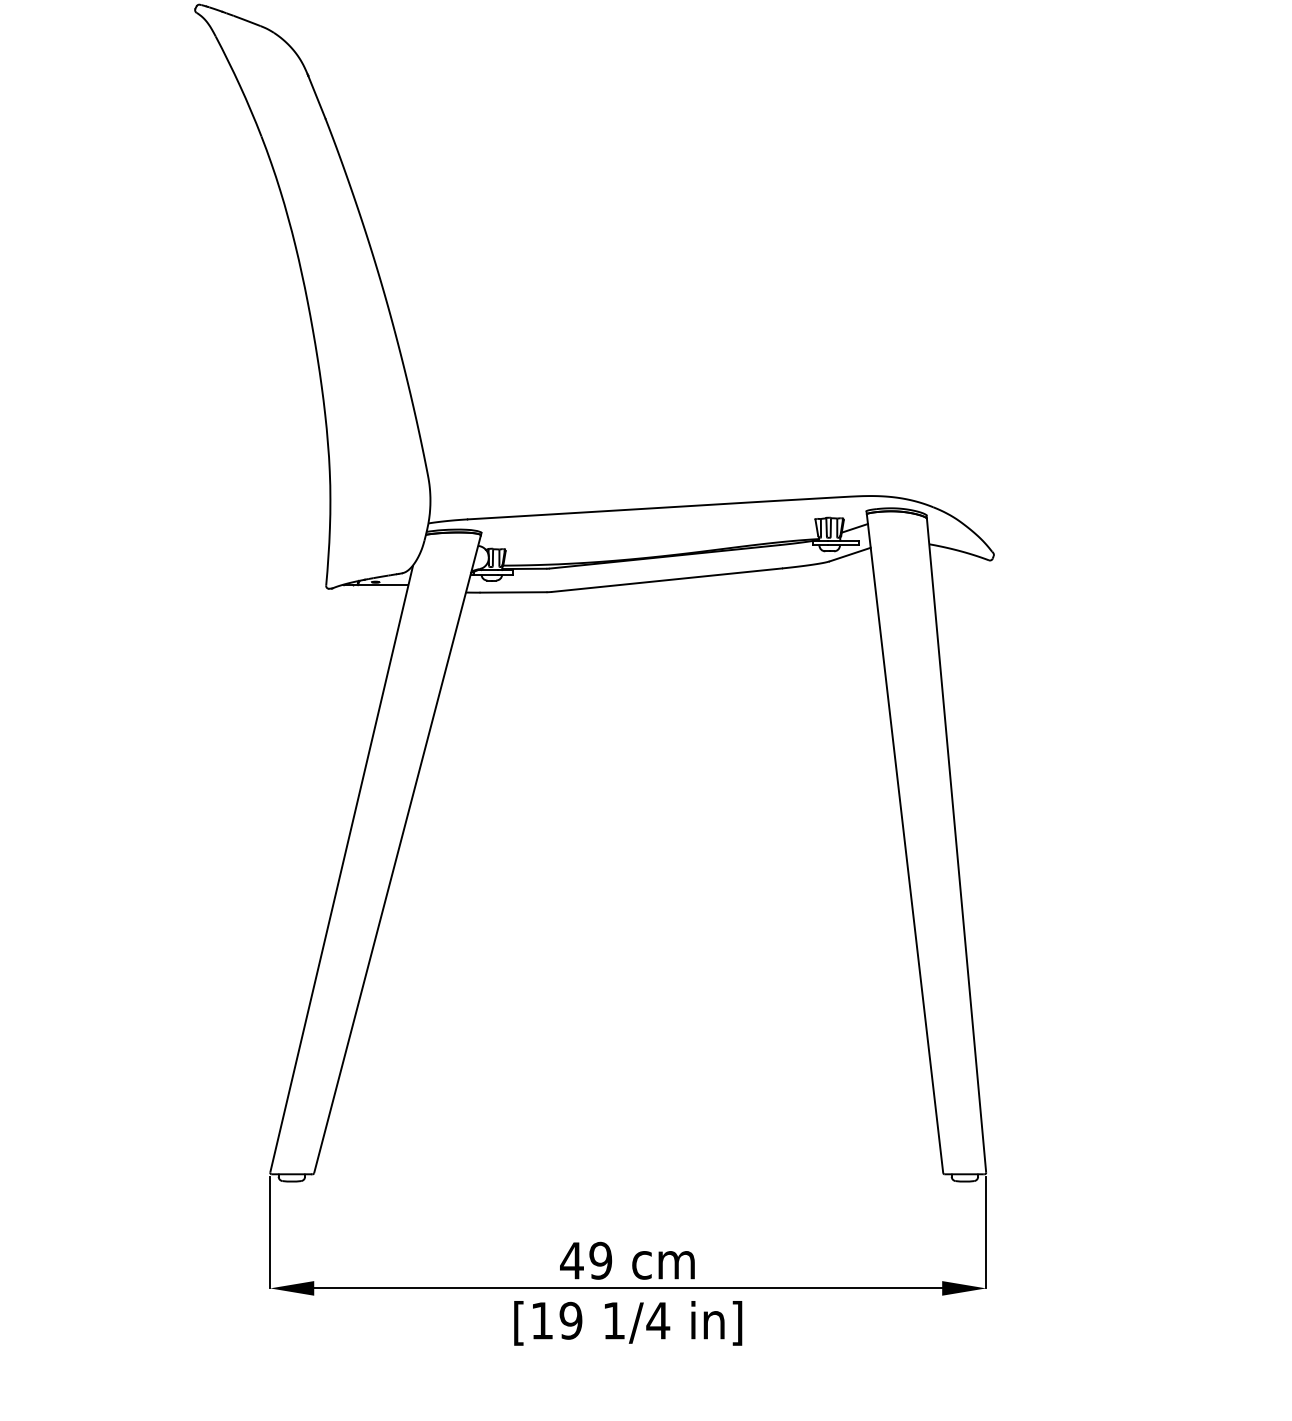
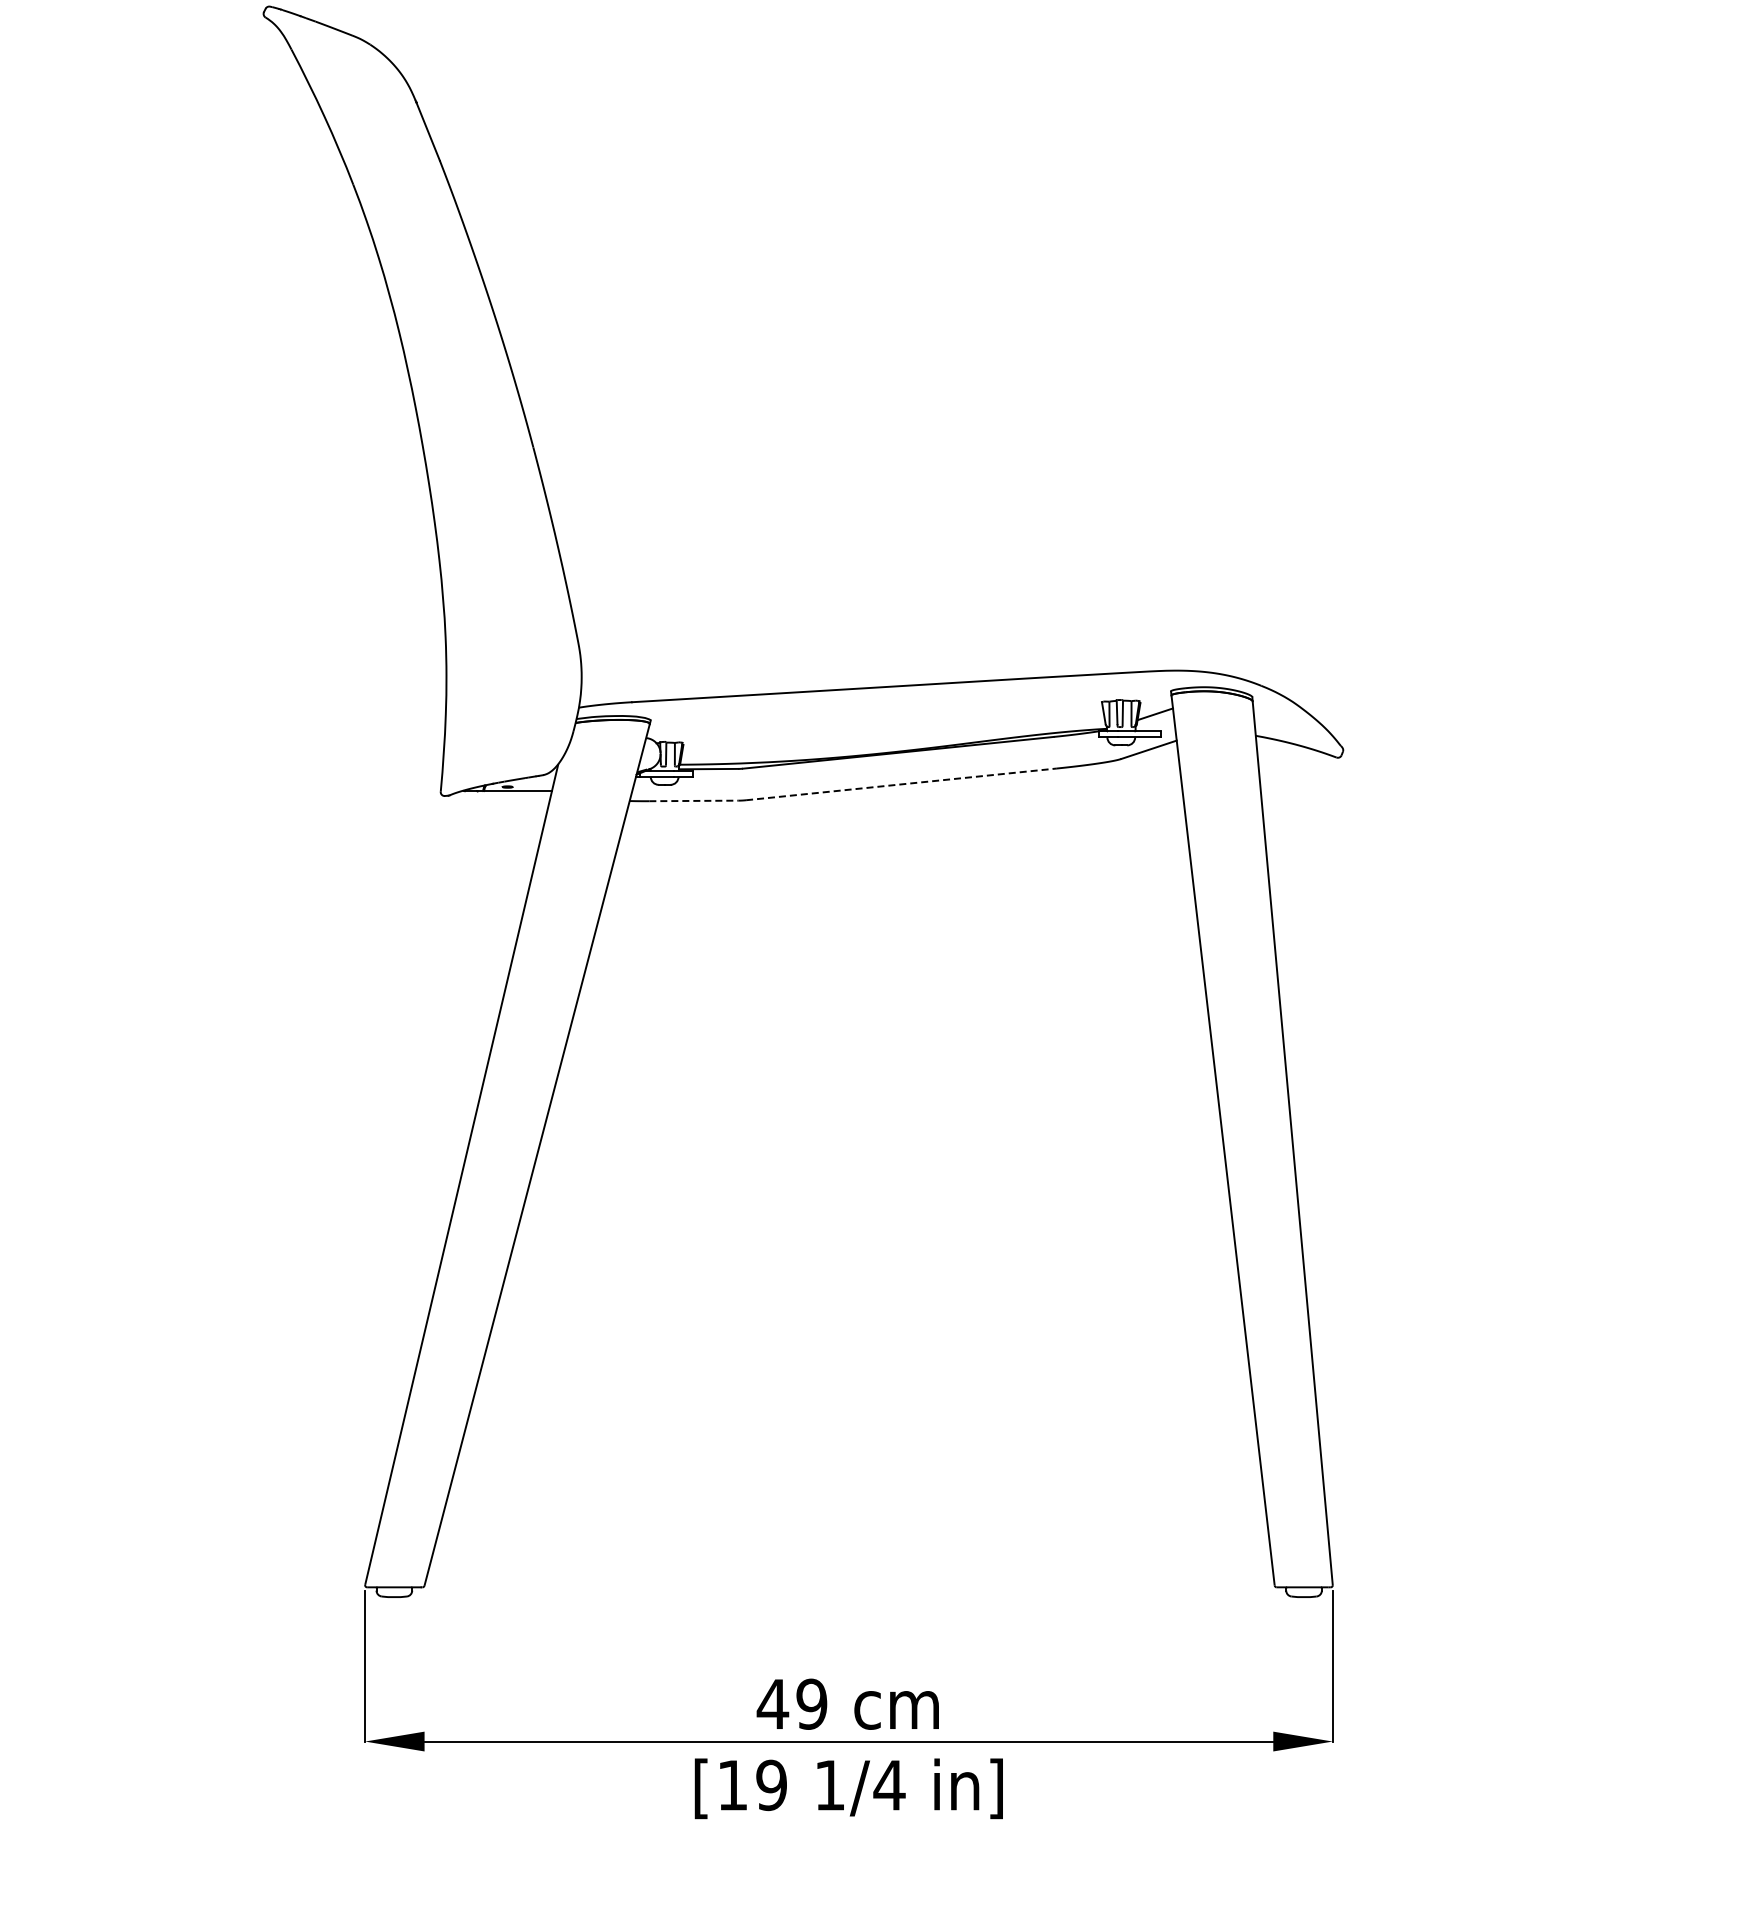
line: (667, 580) -> (901, 784), solid -> dashed
line: (513, 592) -> (693, 800), solid -> dashed

